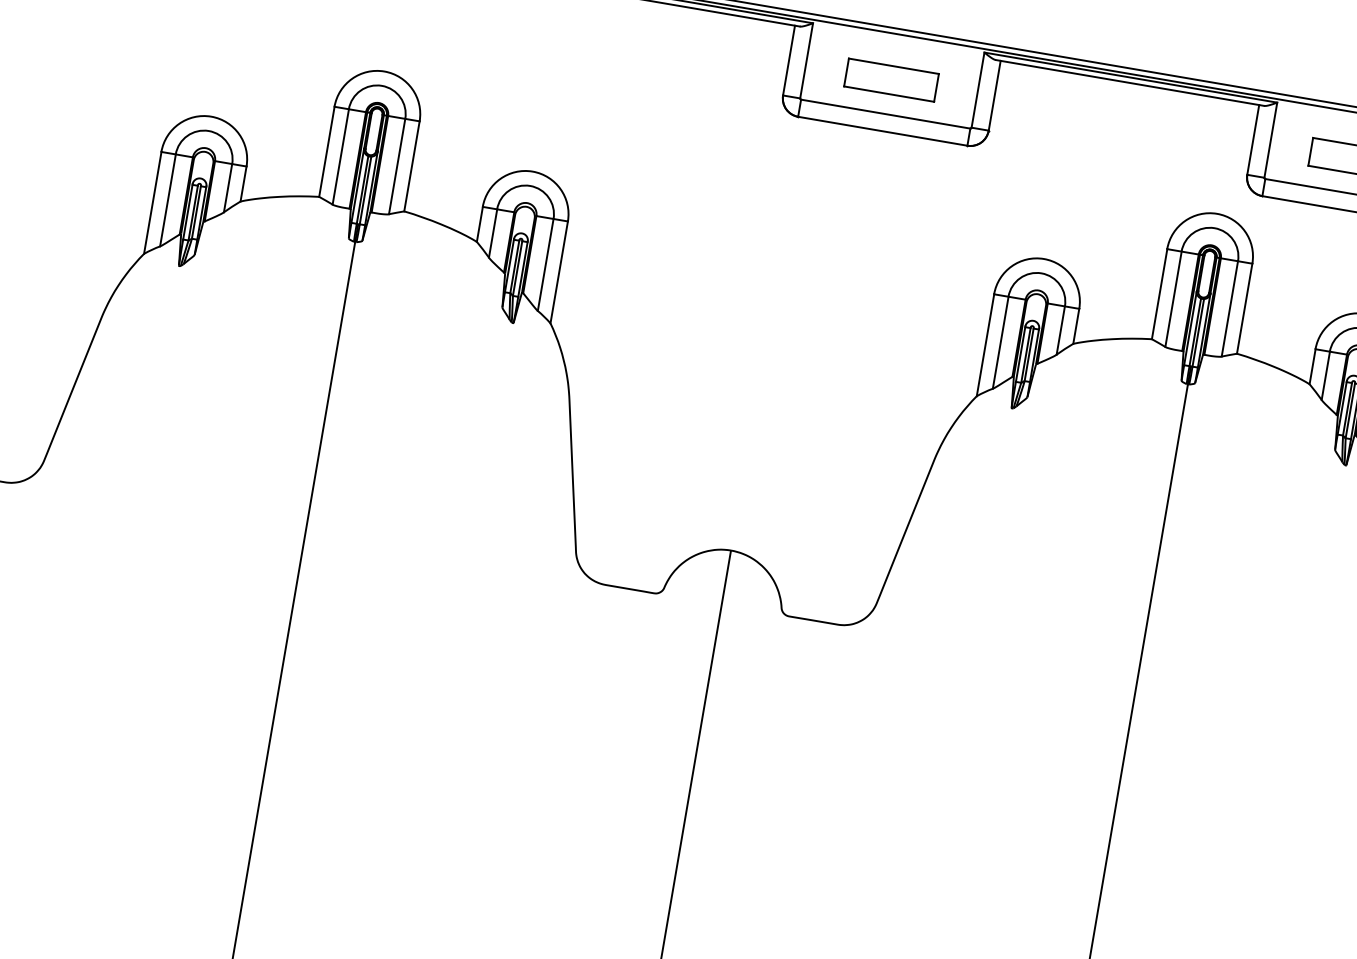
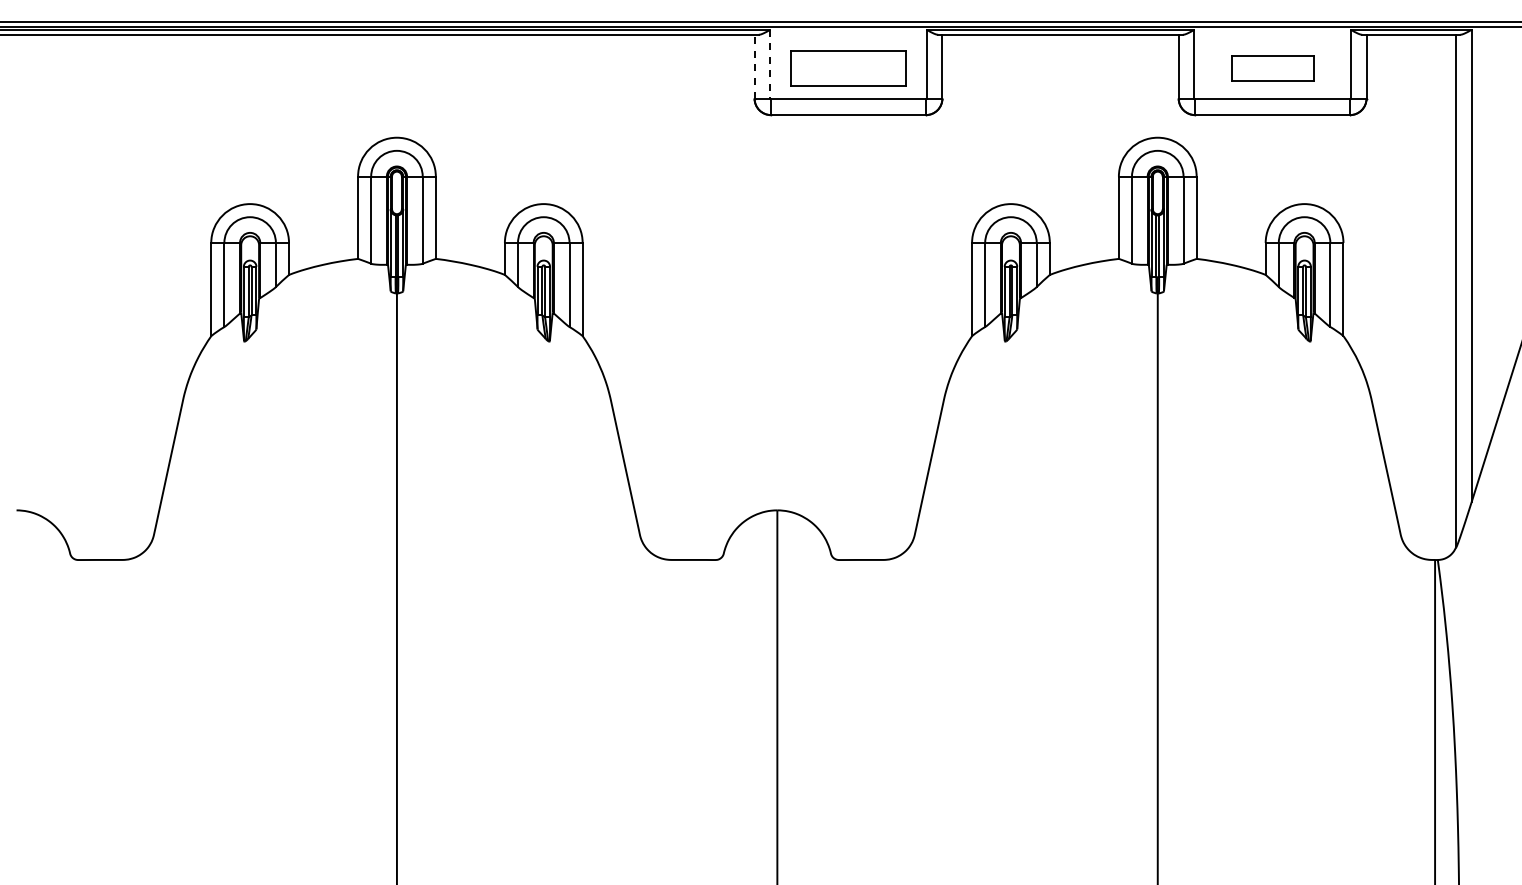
line: (789, 60) -> (754, 66), solid -> dashed
line: (806, 61) -> (770, 64), solid -> dashed
part: (891, 80) -> (848, 68), size x1.4

